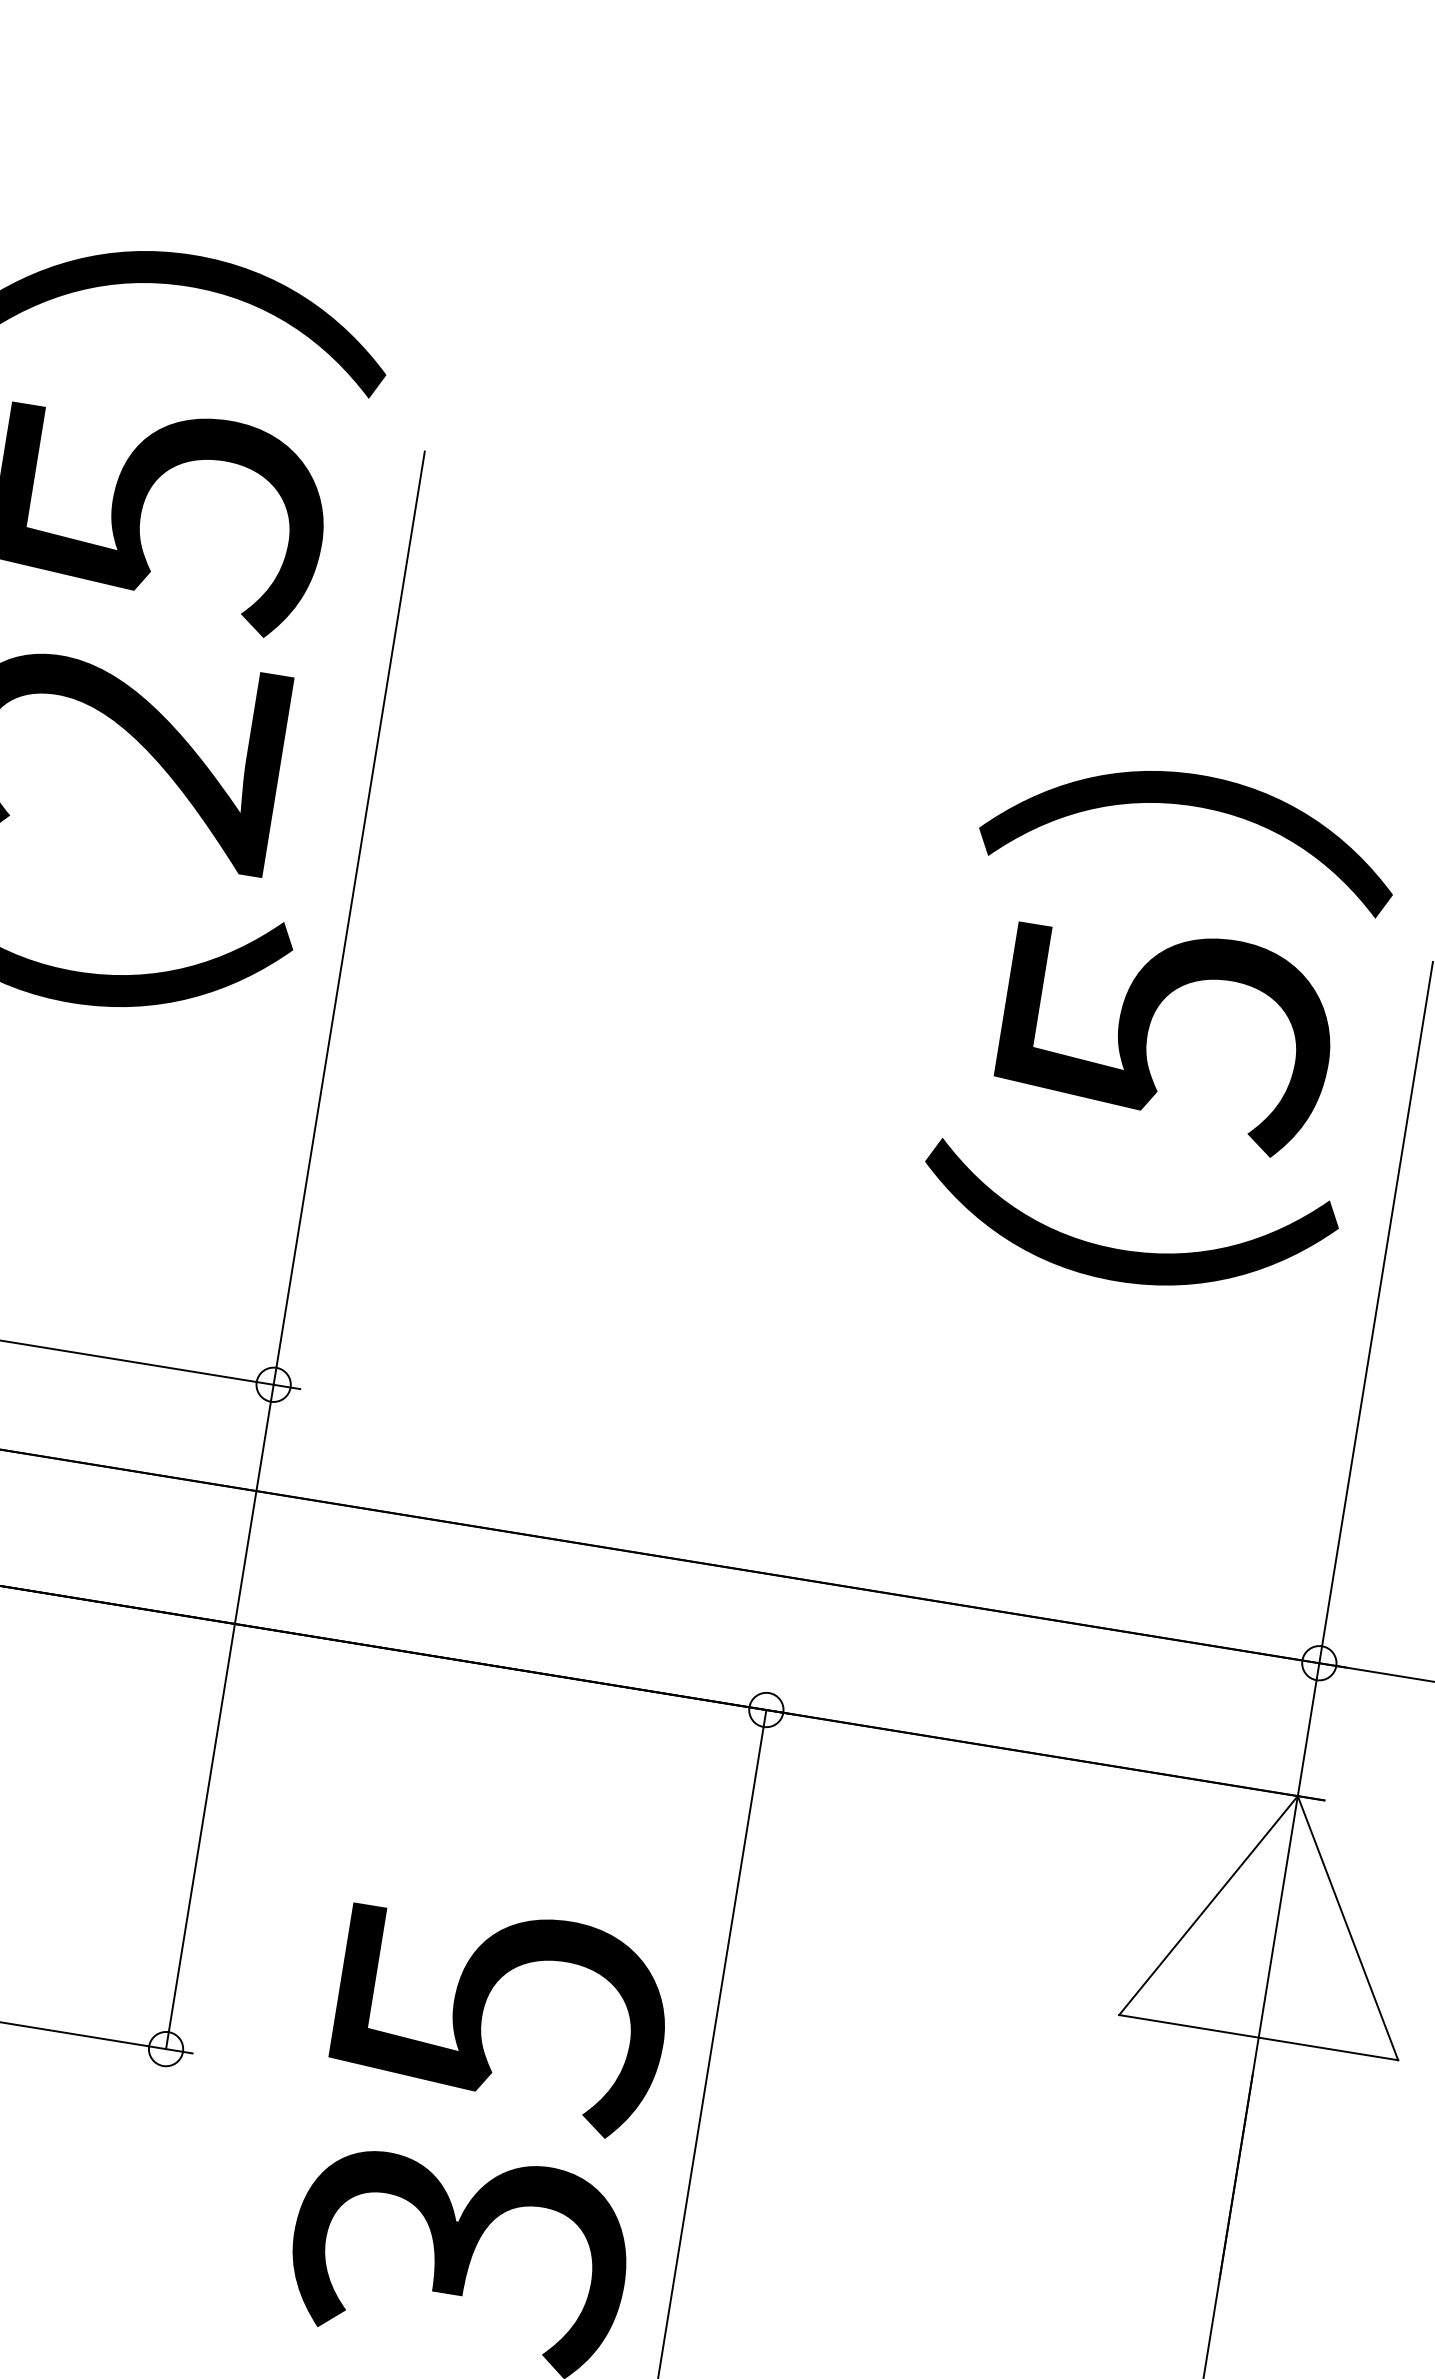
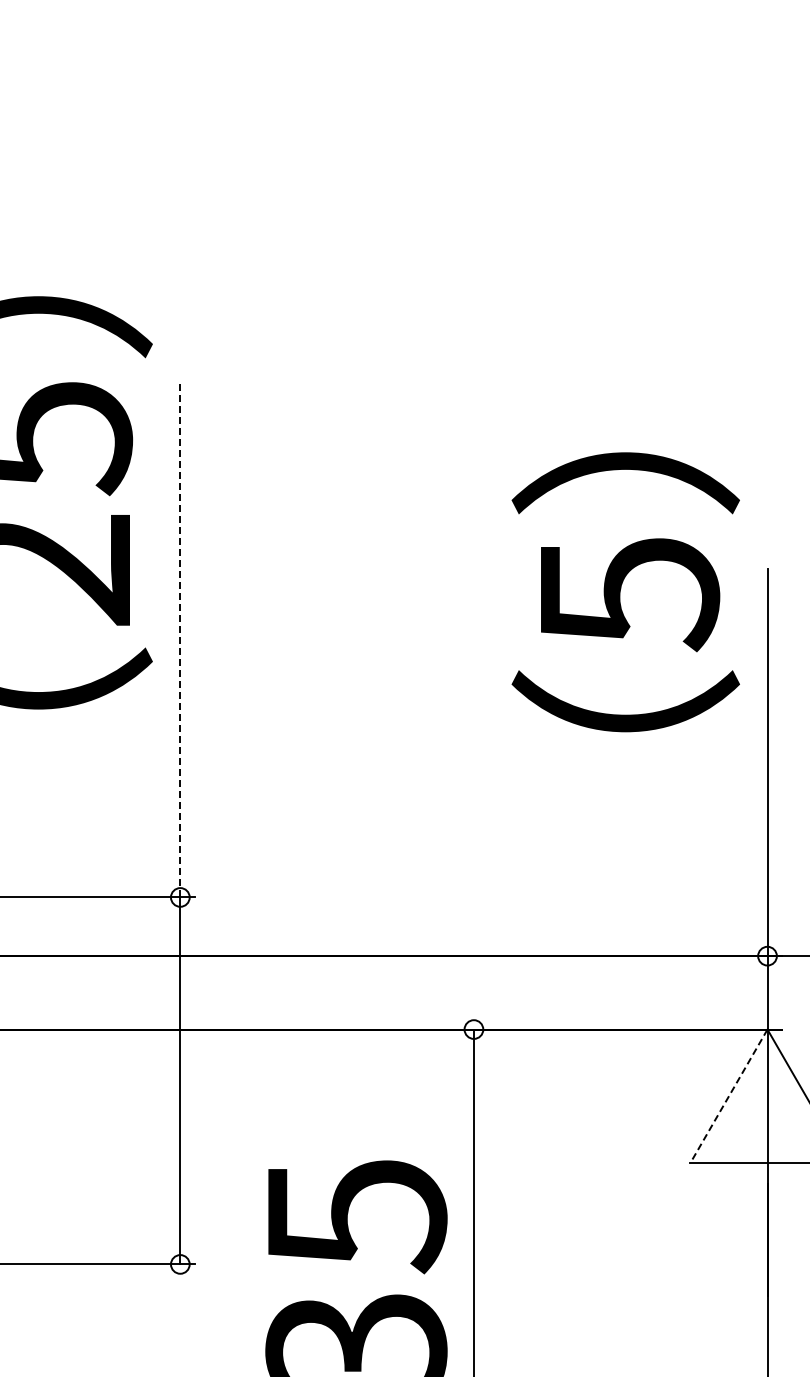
line: (349, 917) -> (180, 639), solid -> dashed
text: (1158, 1028) -> (625, 592), moved
line: (1207, 1905) -> (728, 1096), solid -> dashed

